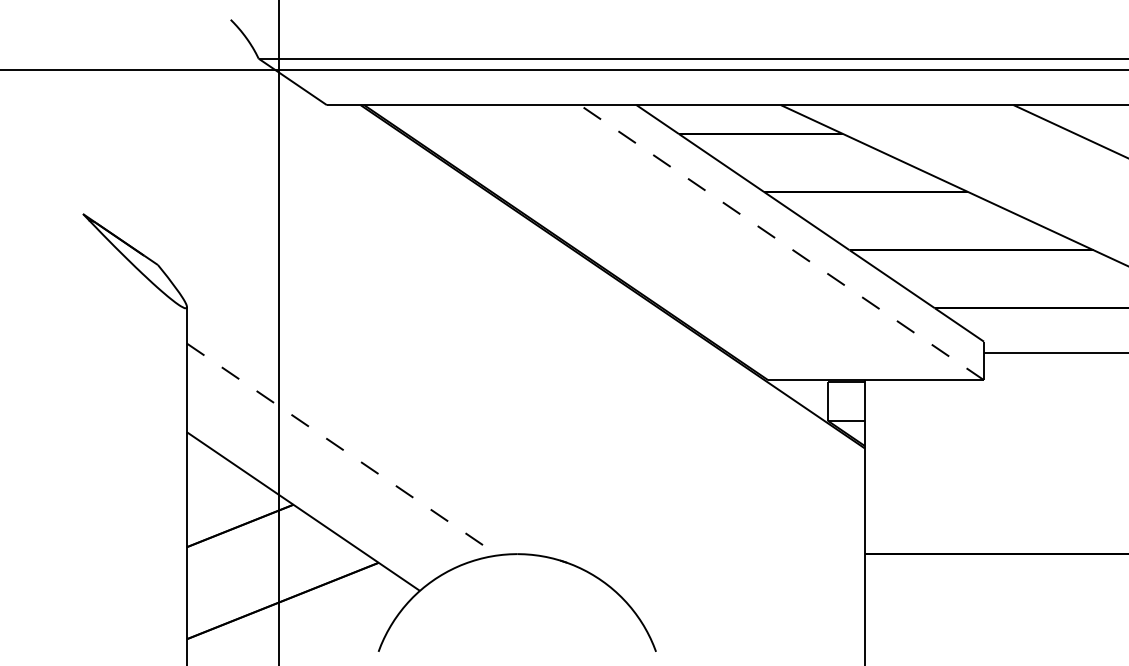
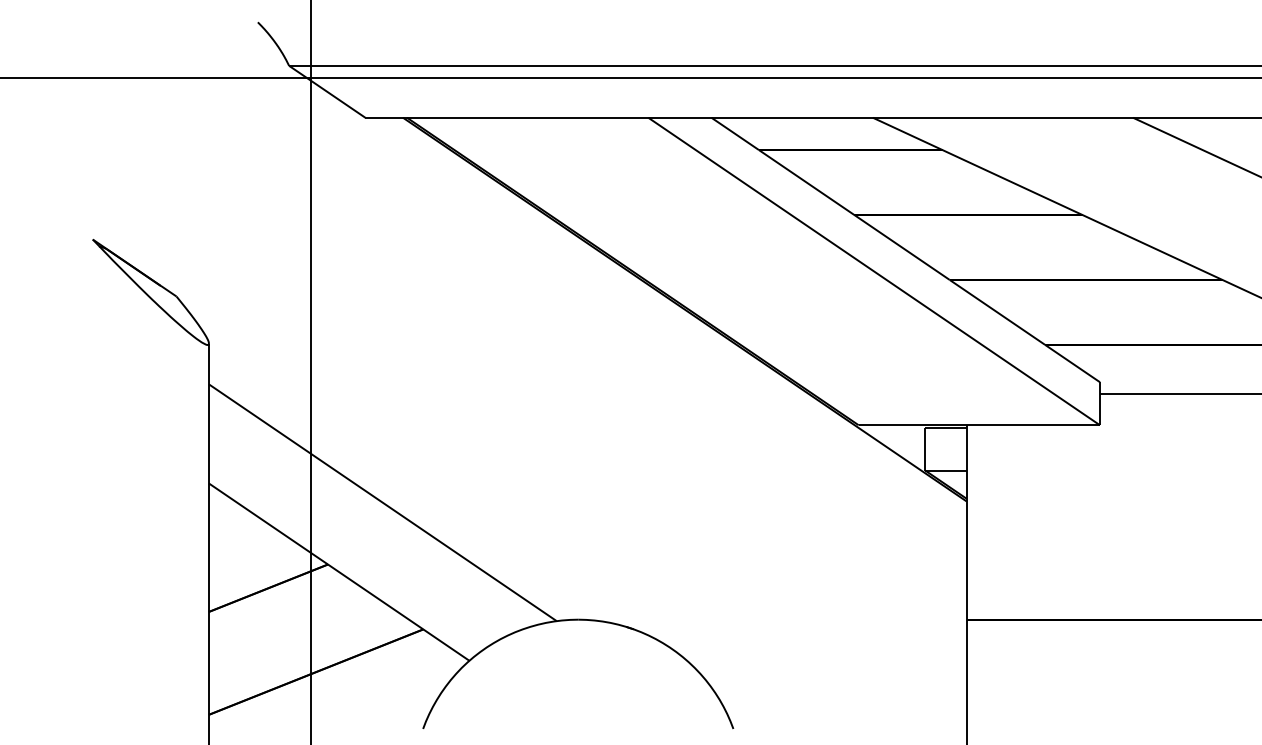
line: (781, 242) -> (873, 271), dashed -> solid
line: (343, 450) -> (383, 503), dashed -> solid

